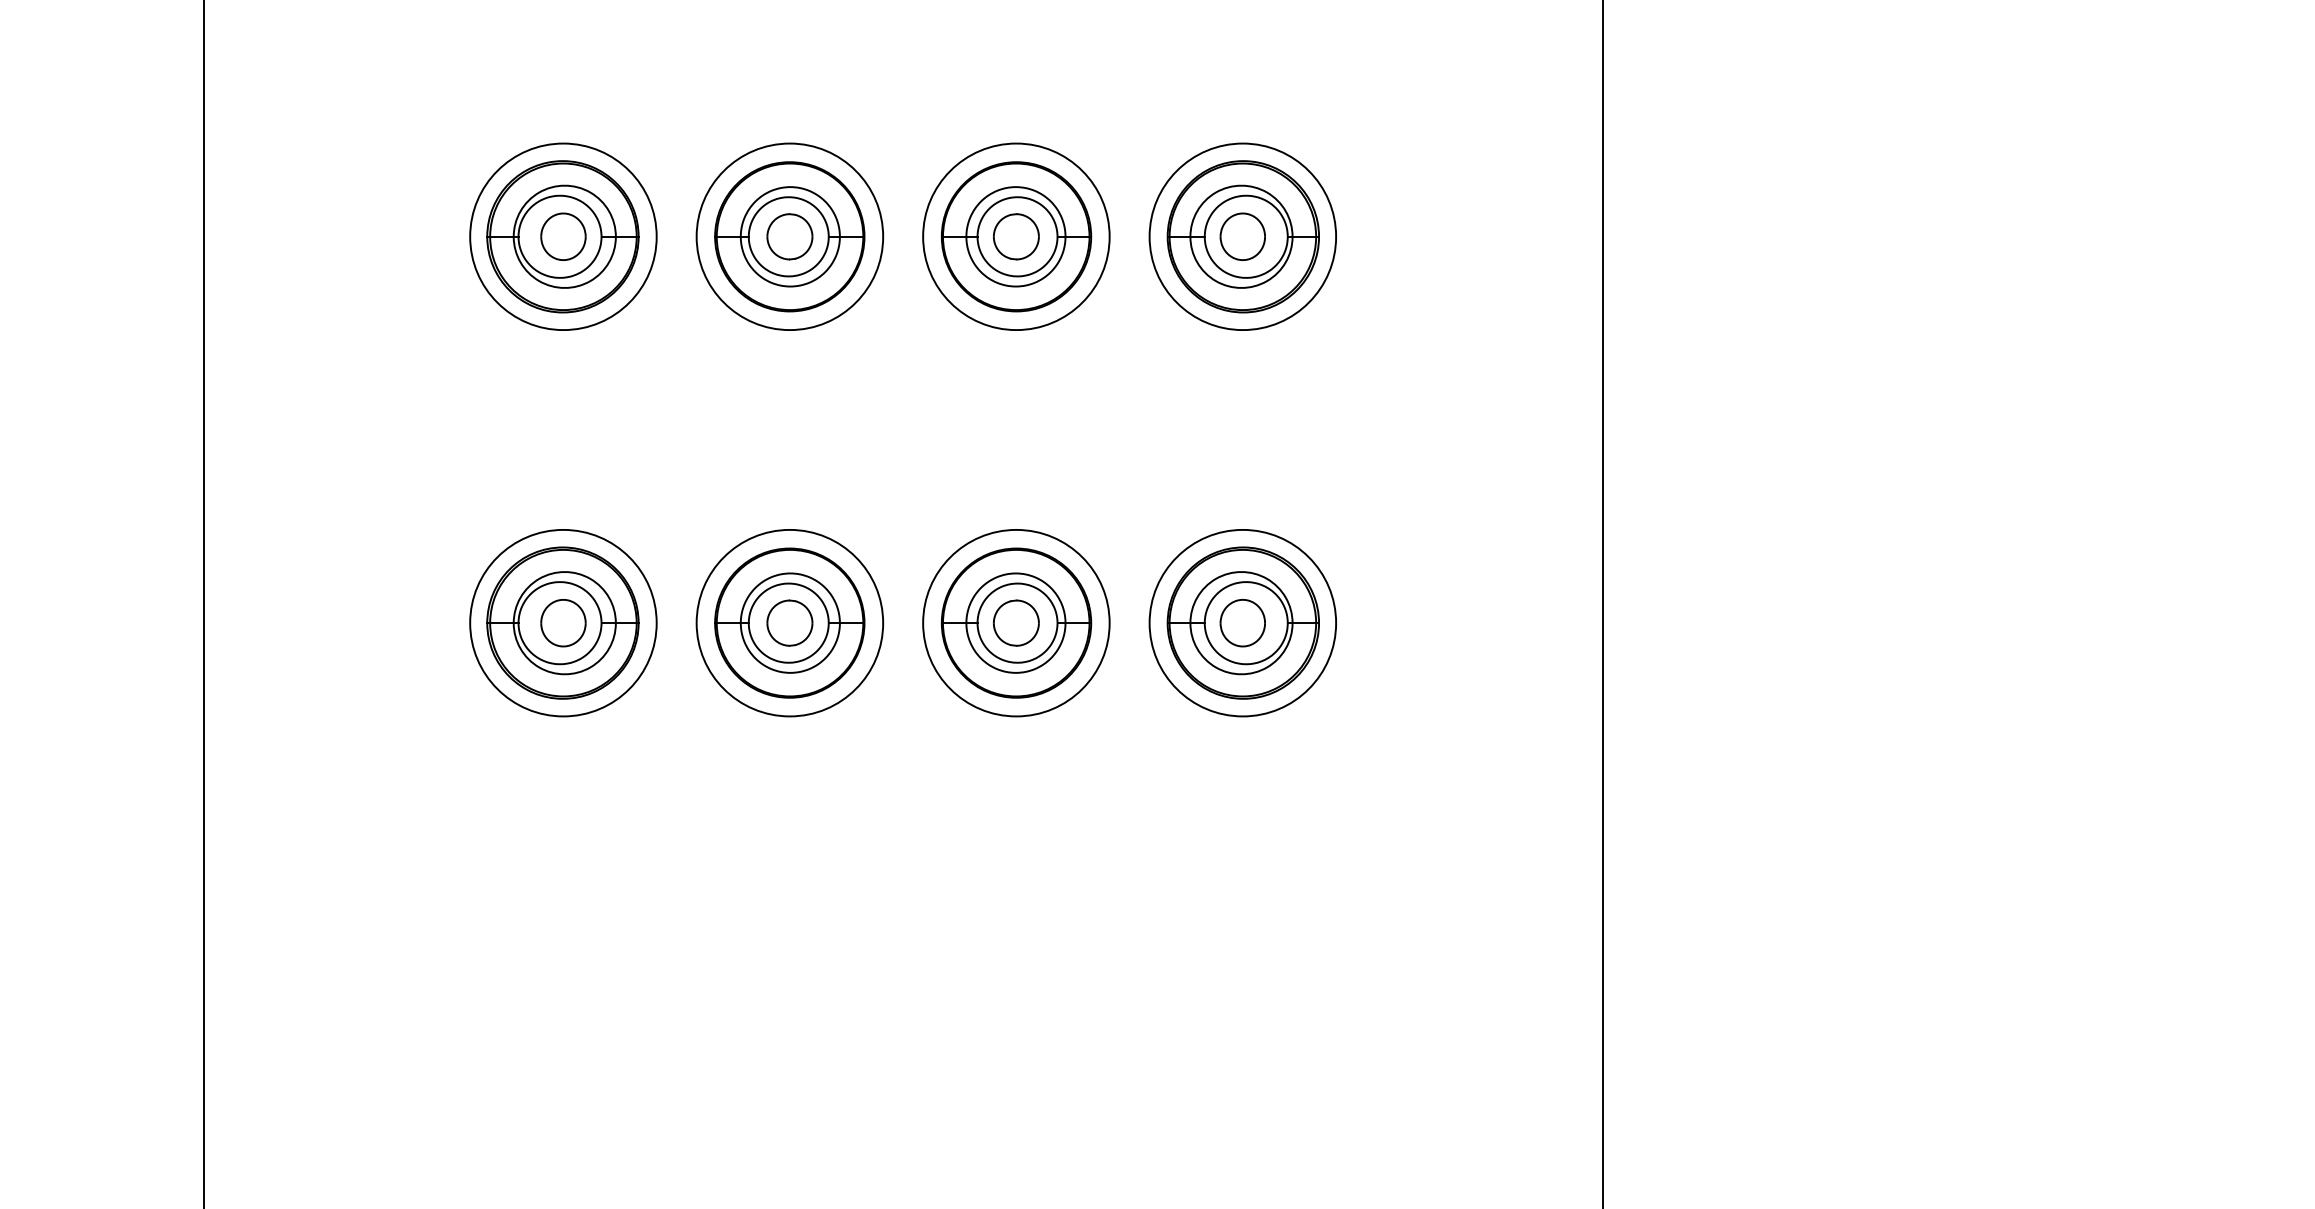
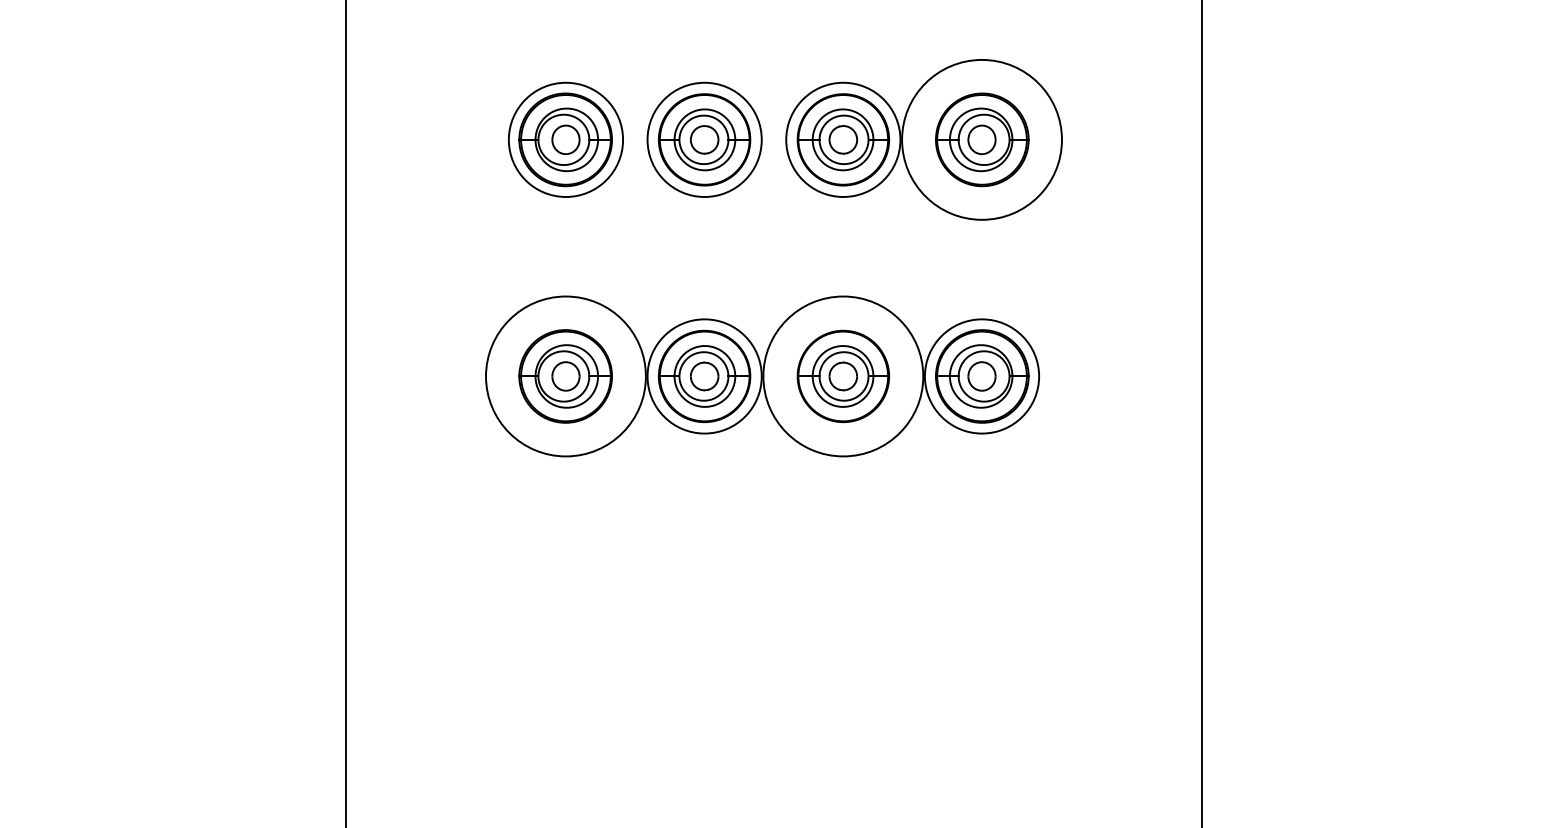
circle: (1242, 236) -> (981, 139), size x1.4
circle: (562, 623) -> (565, 376), size x1.4
circle: (1016, 623) -> (843, 376), size x1.4

